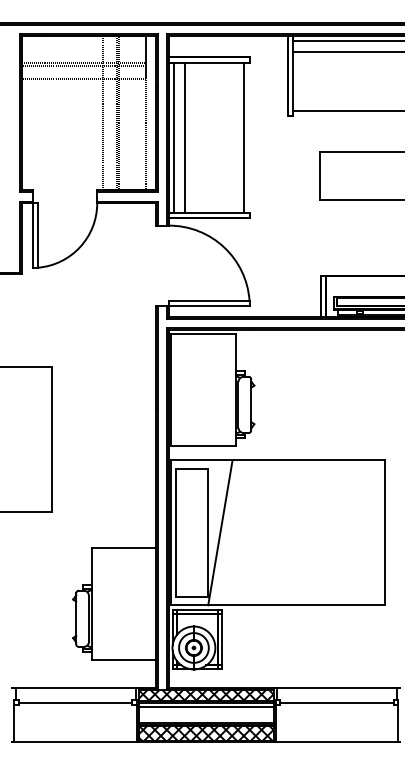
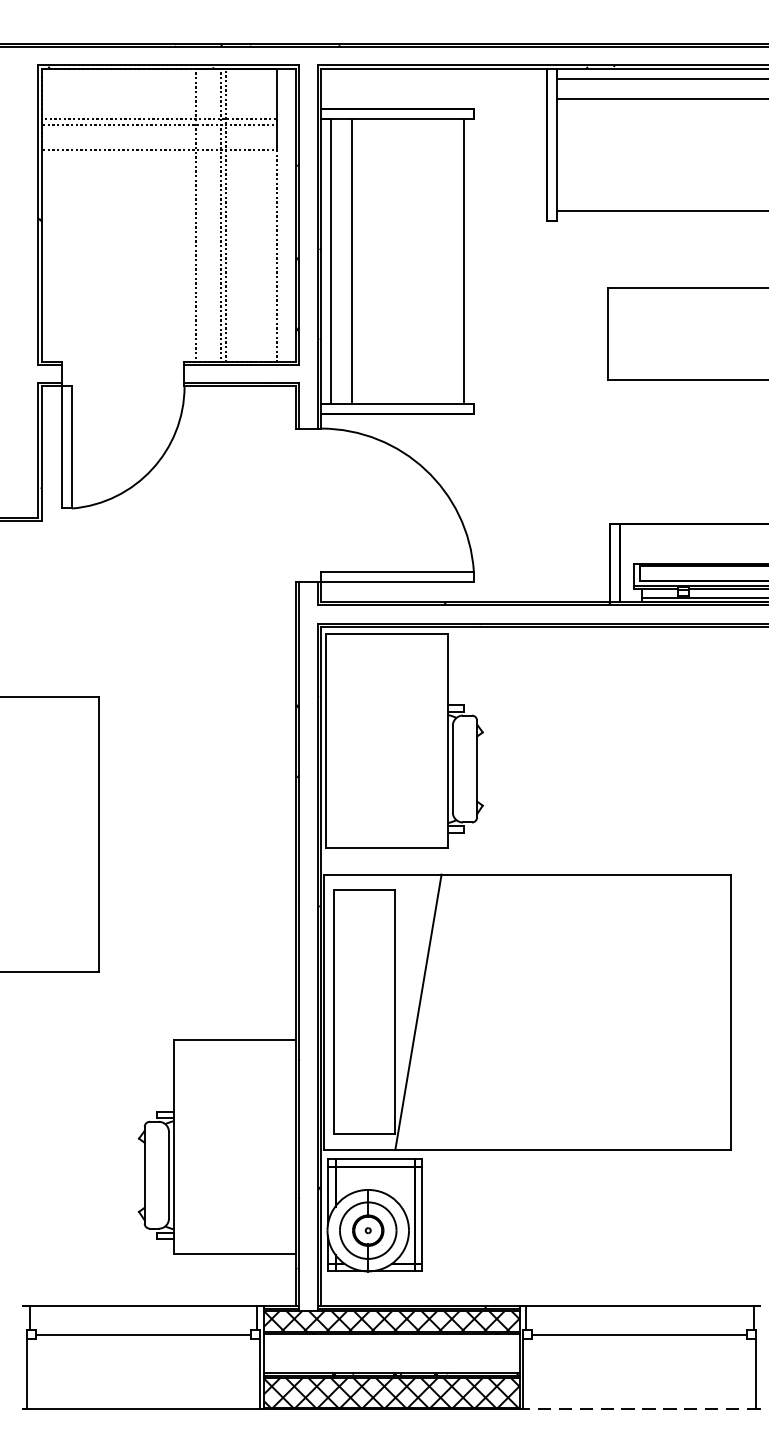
line: (205, 707) -> (390, 1343), removed
line: (336, 742) -> (638, 1410), solid -> dashed

